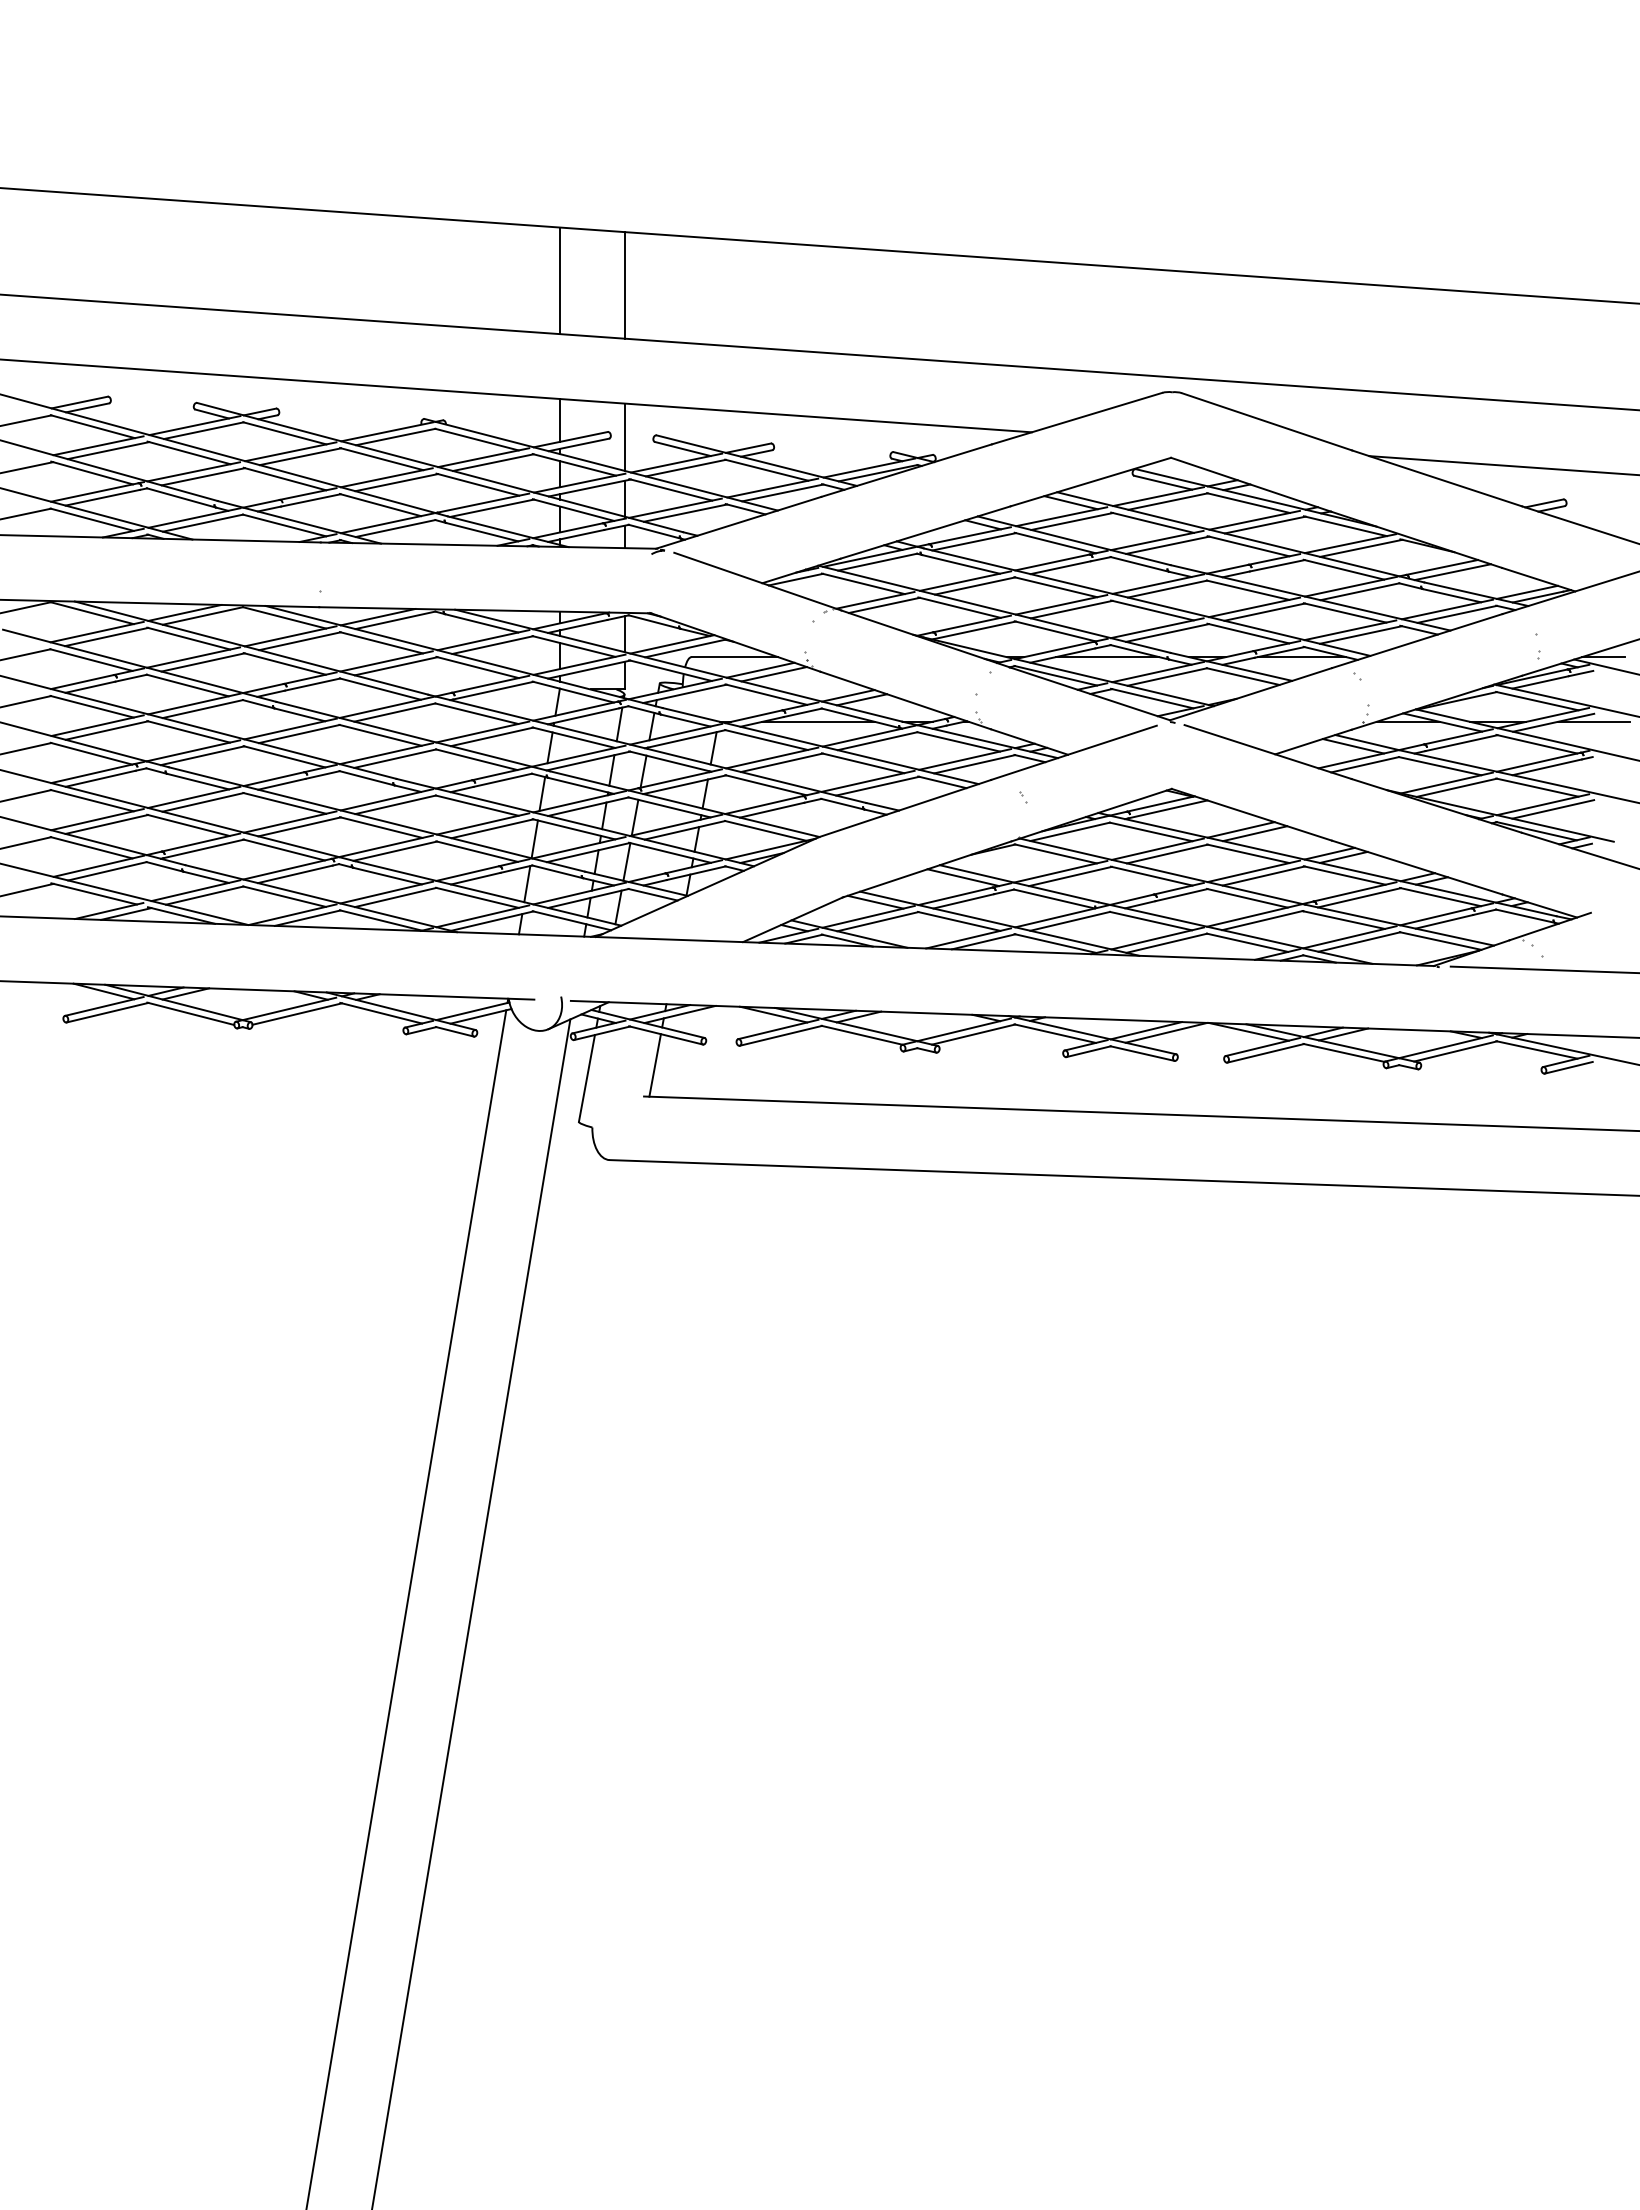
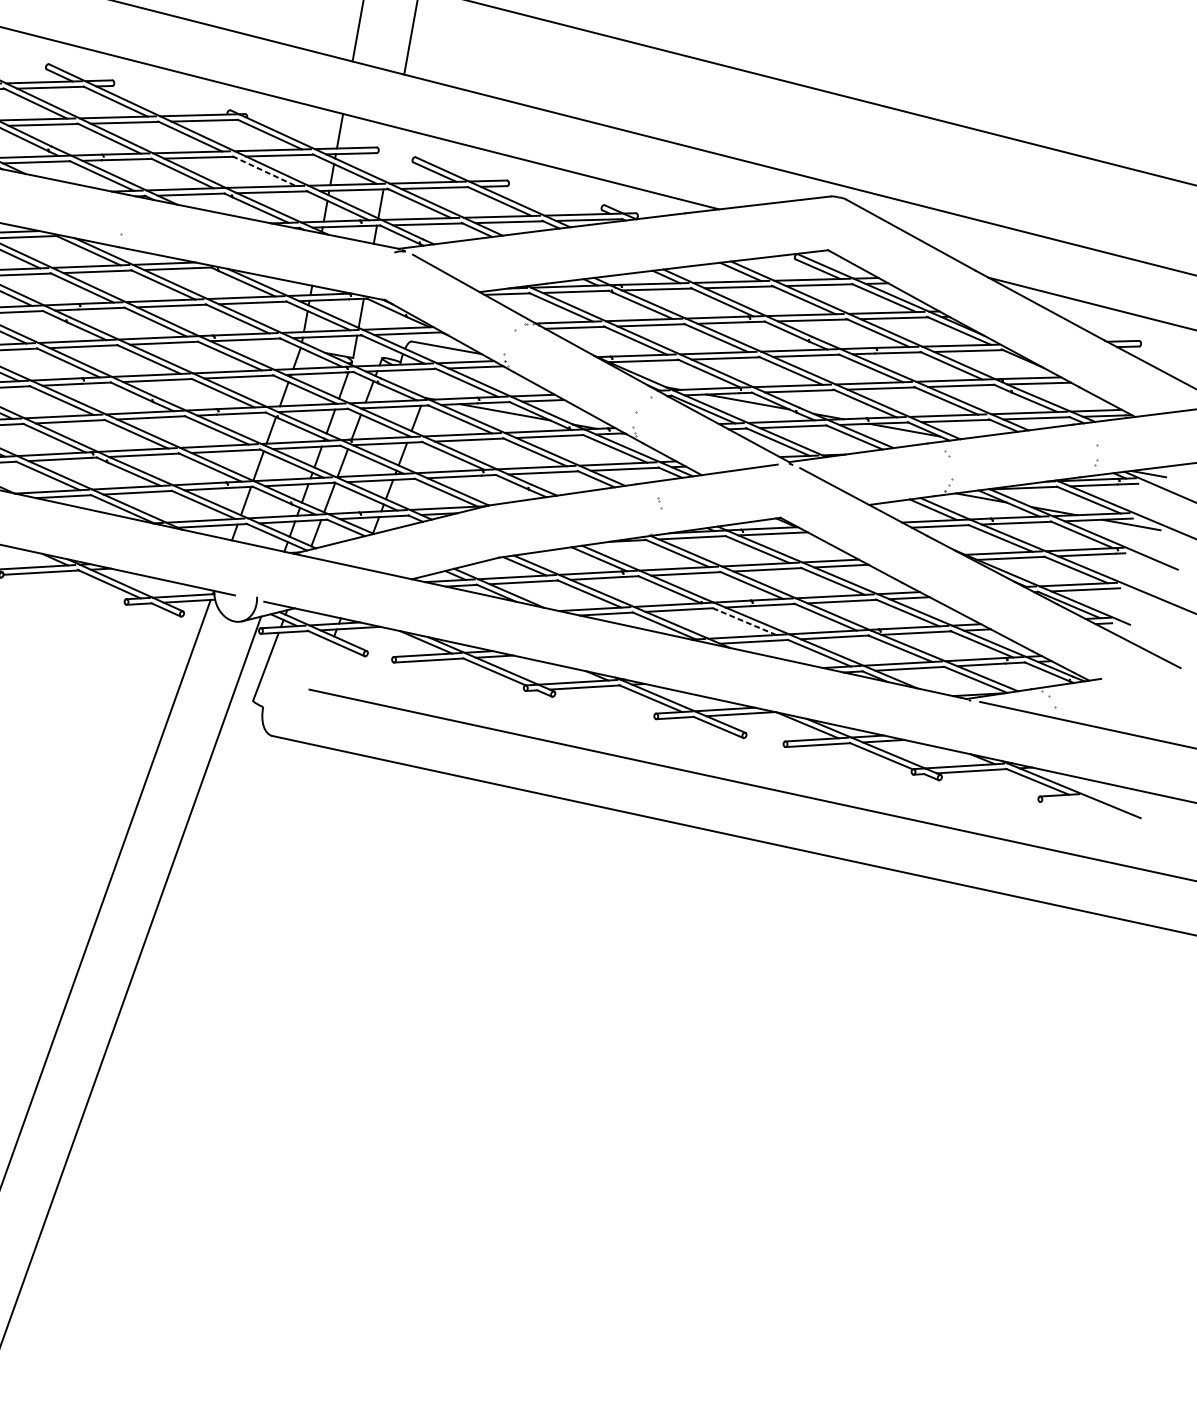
line: (624, 436) -> (389, 153), removed
line: (477, 484) -> (263, 170), solid -> dashed
line: (1151, 921) -> (744, 622), solid -> dashed
line: (654, 1065) -> (322, 666), removed
line: (1568, 1067) -> (1060, 800), removed

